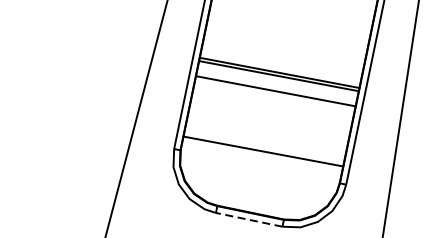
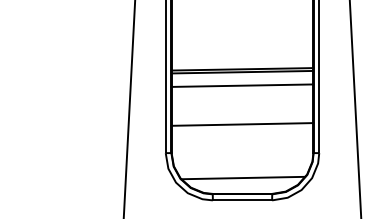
line: (263, 151) -> (242, 124), moved
line: (255, 194) -> (243, 177), added
line: (249, 219) -> (242, 200), dashed -> solid

